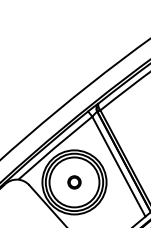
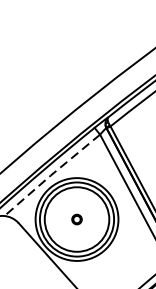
line: (54, 148) -> (51, 175), solid -> dashed
circle: (74, 182) -> (77, 219), size x0.6

